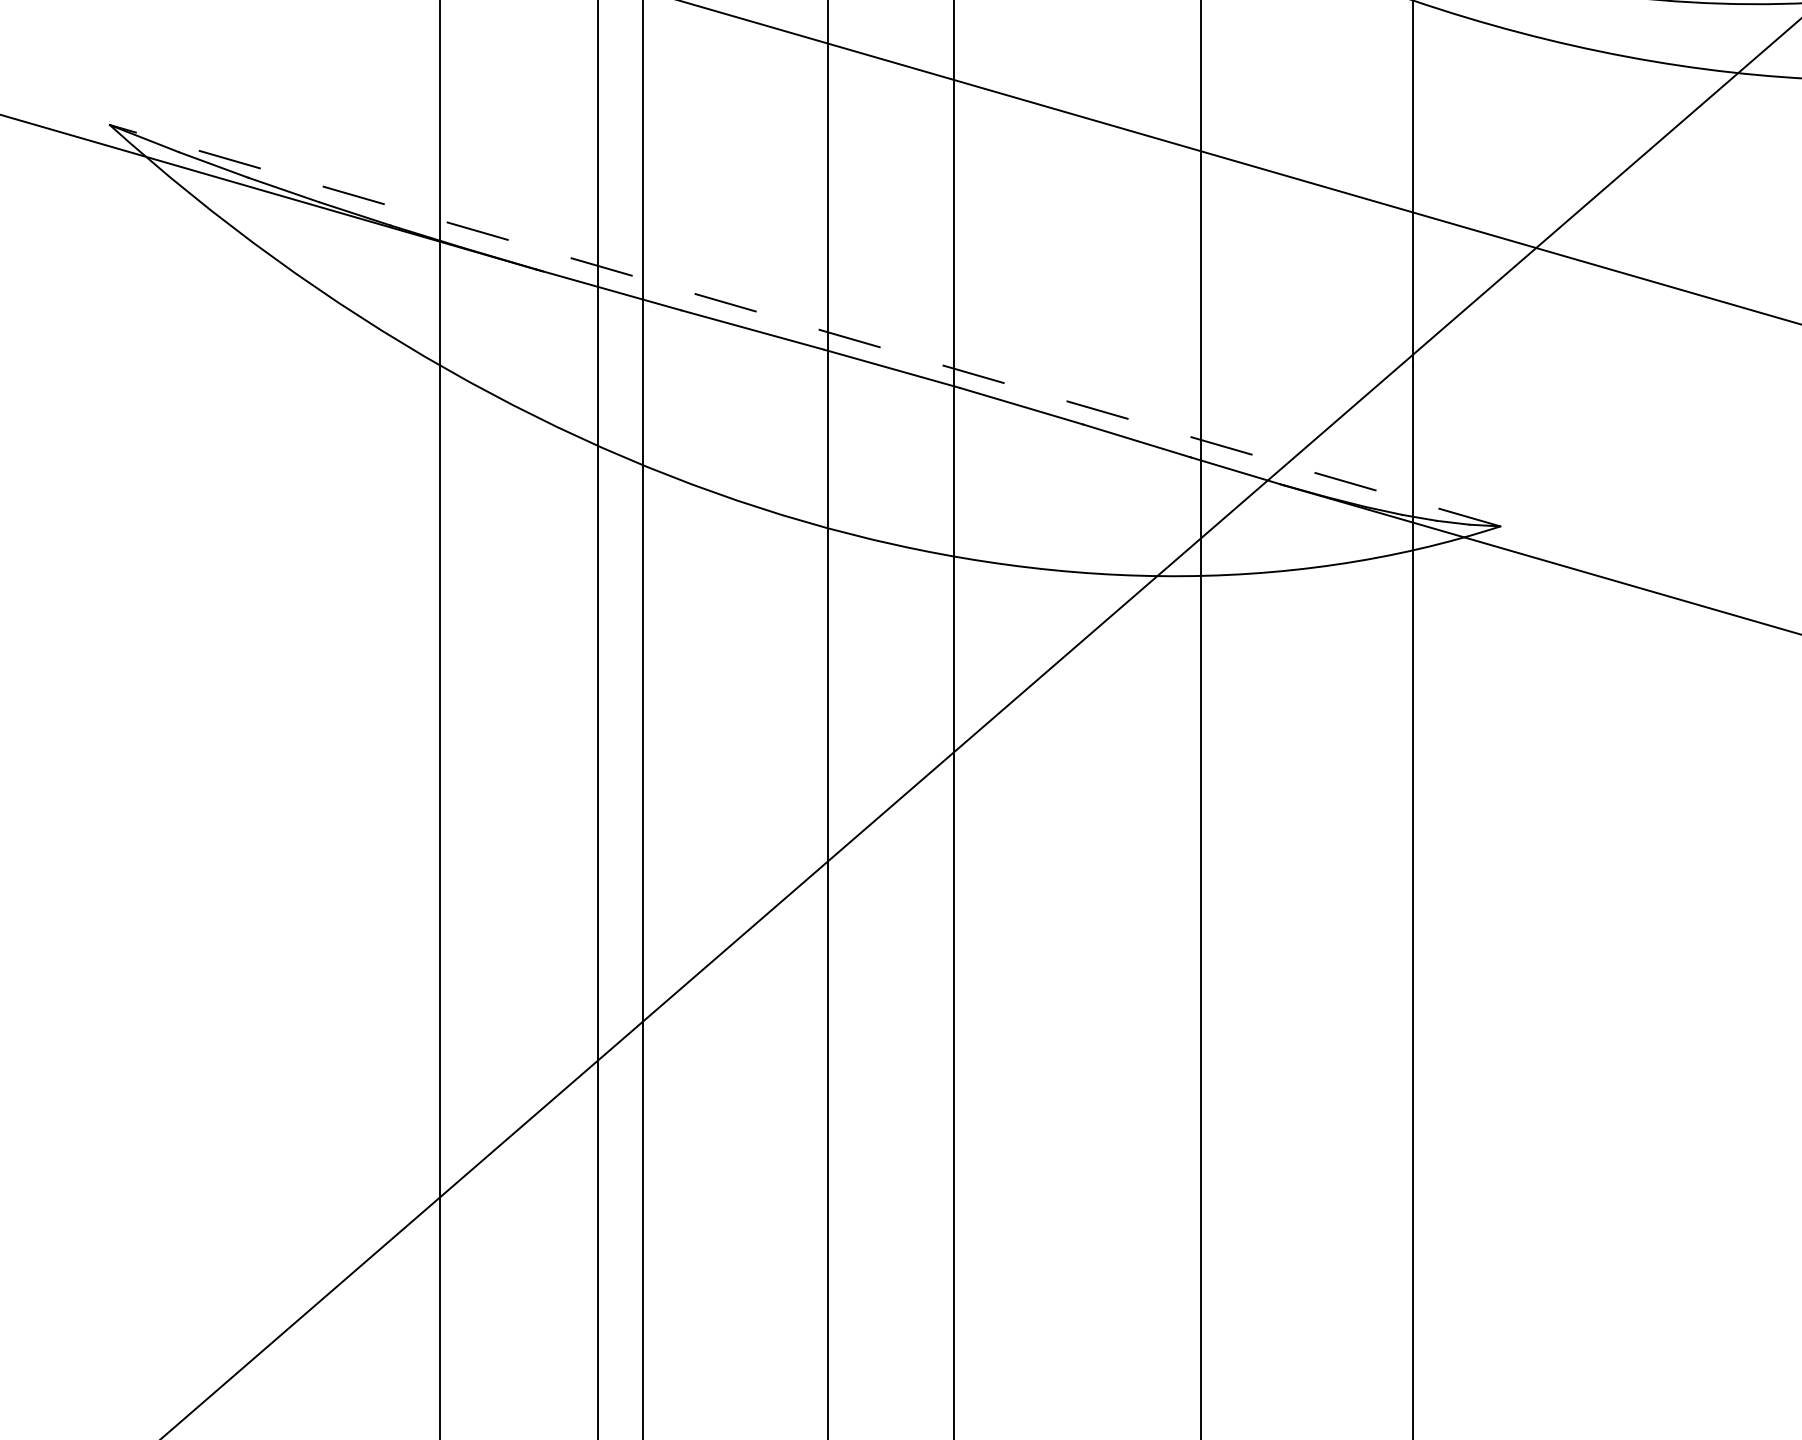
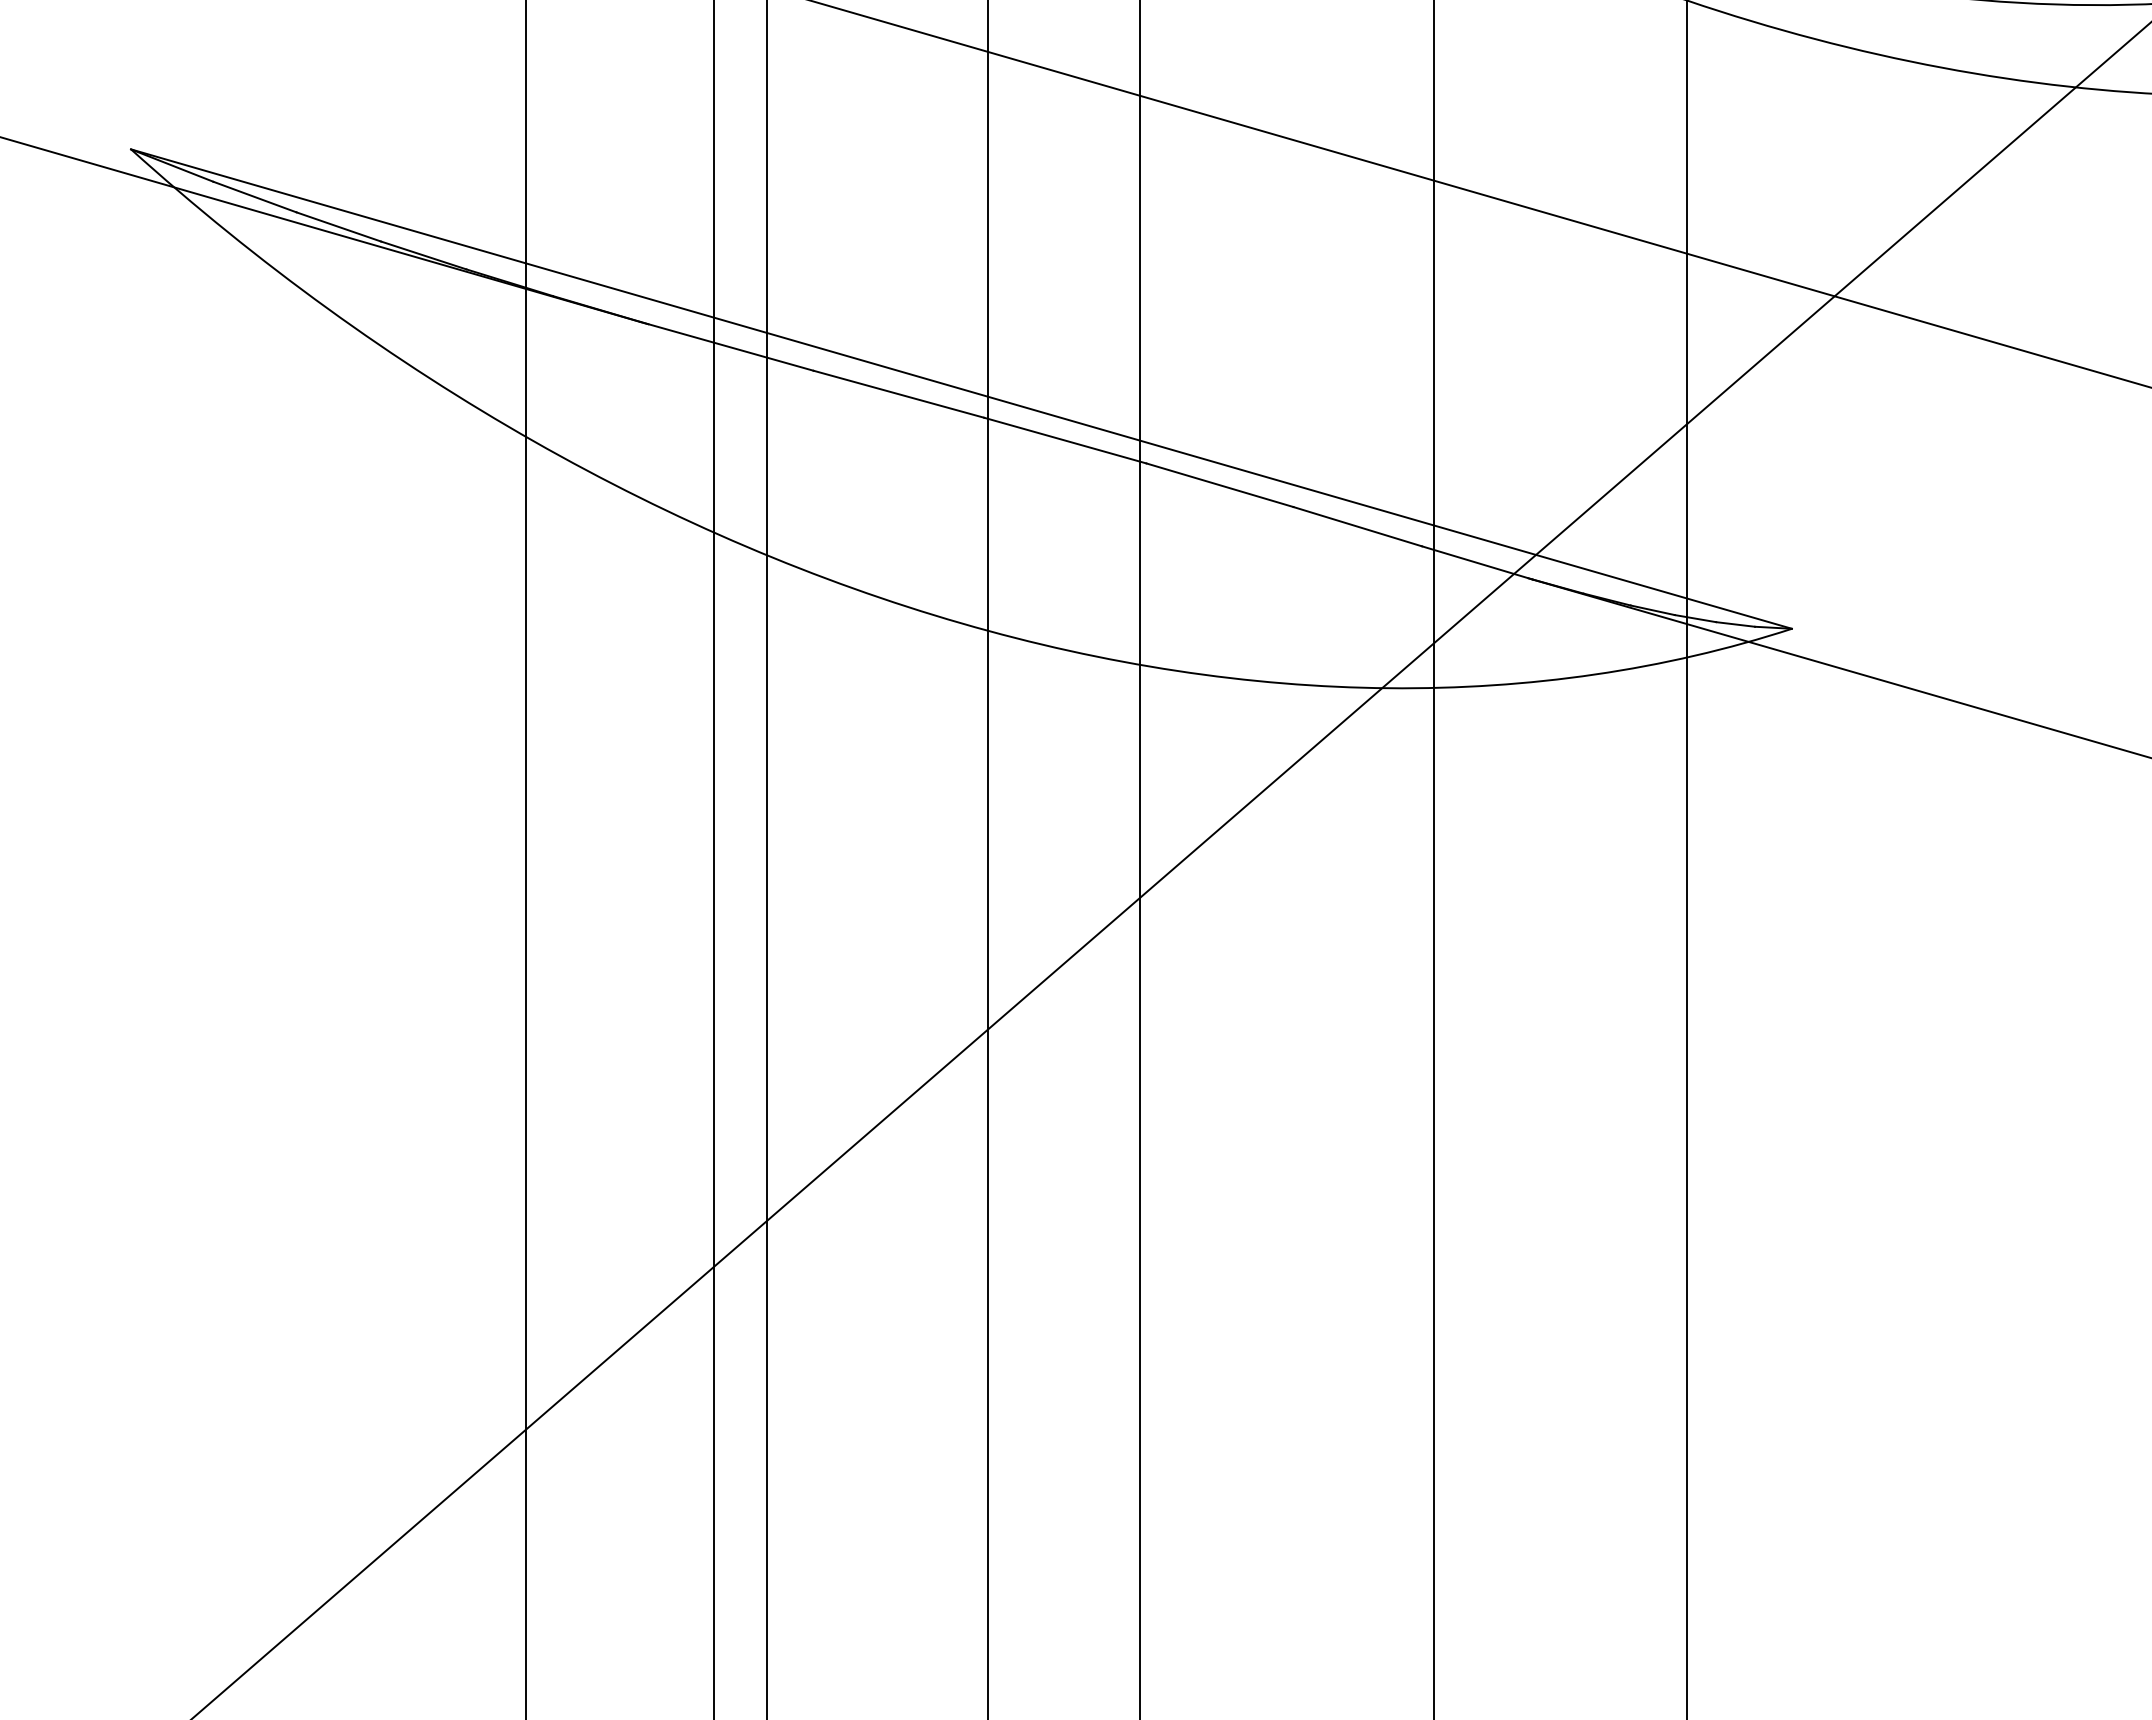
line: (805, 325) -> (961, 388), dashed -> solid

